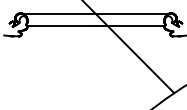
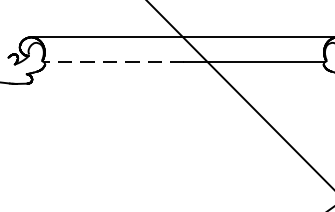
line: (61, 25) -> (114, 61), solid -> dashed

